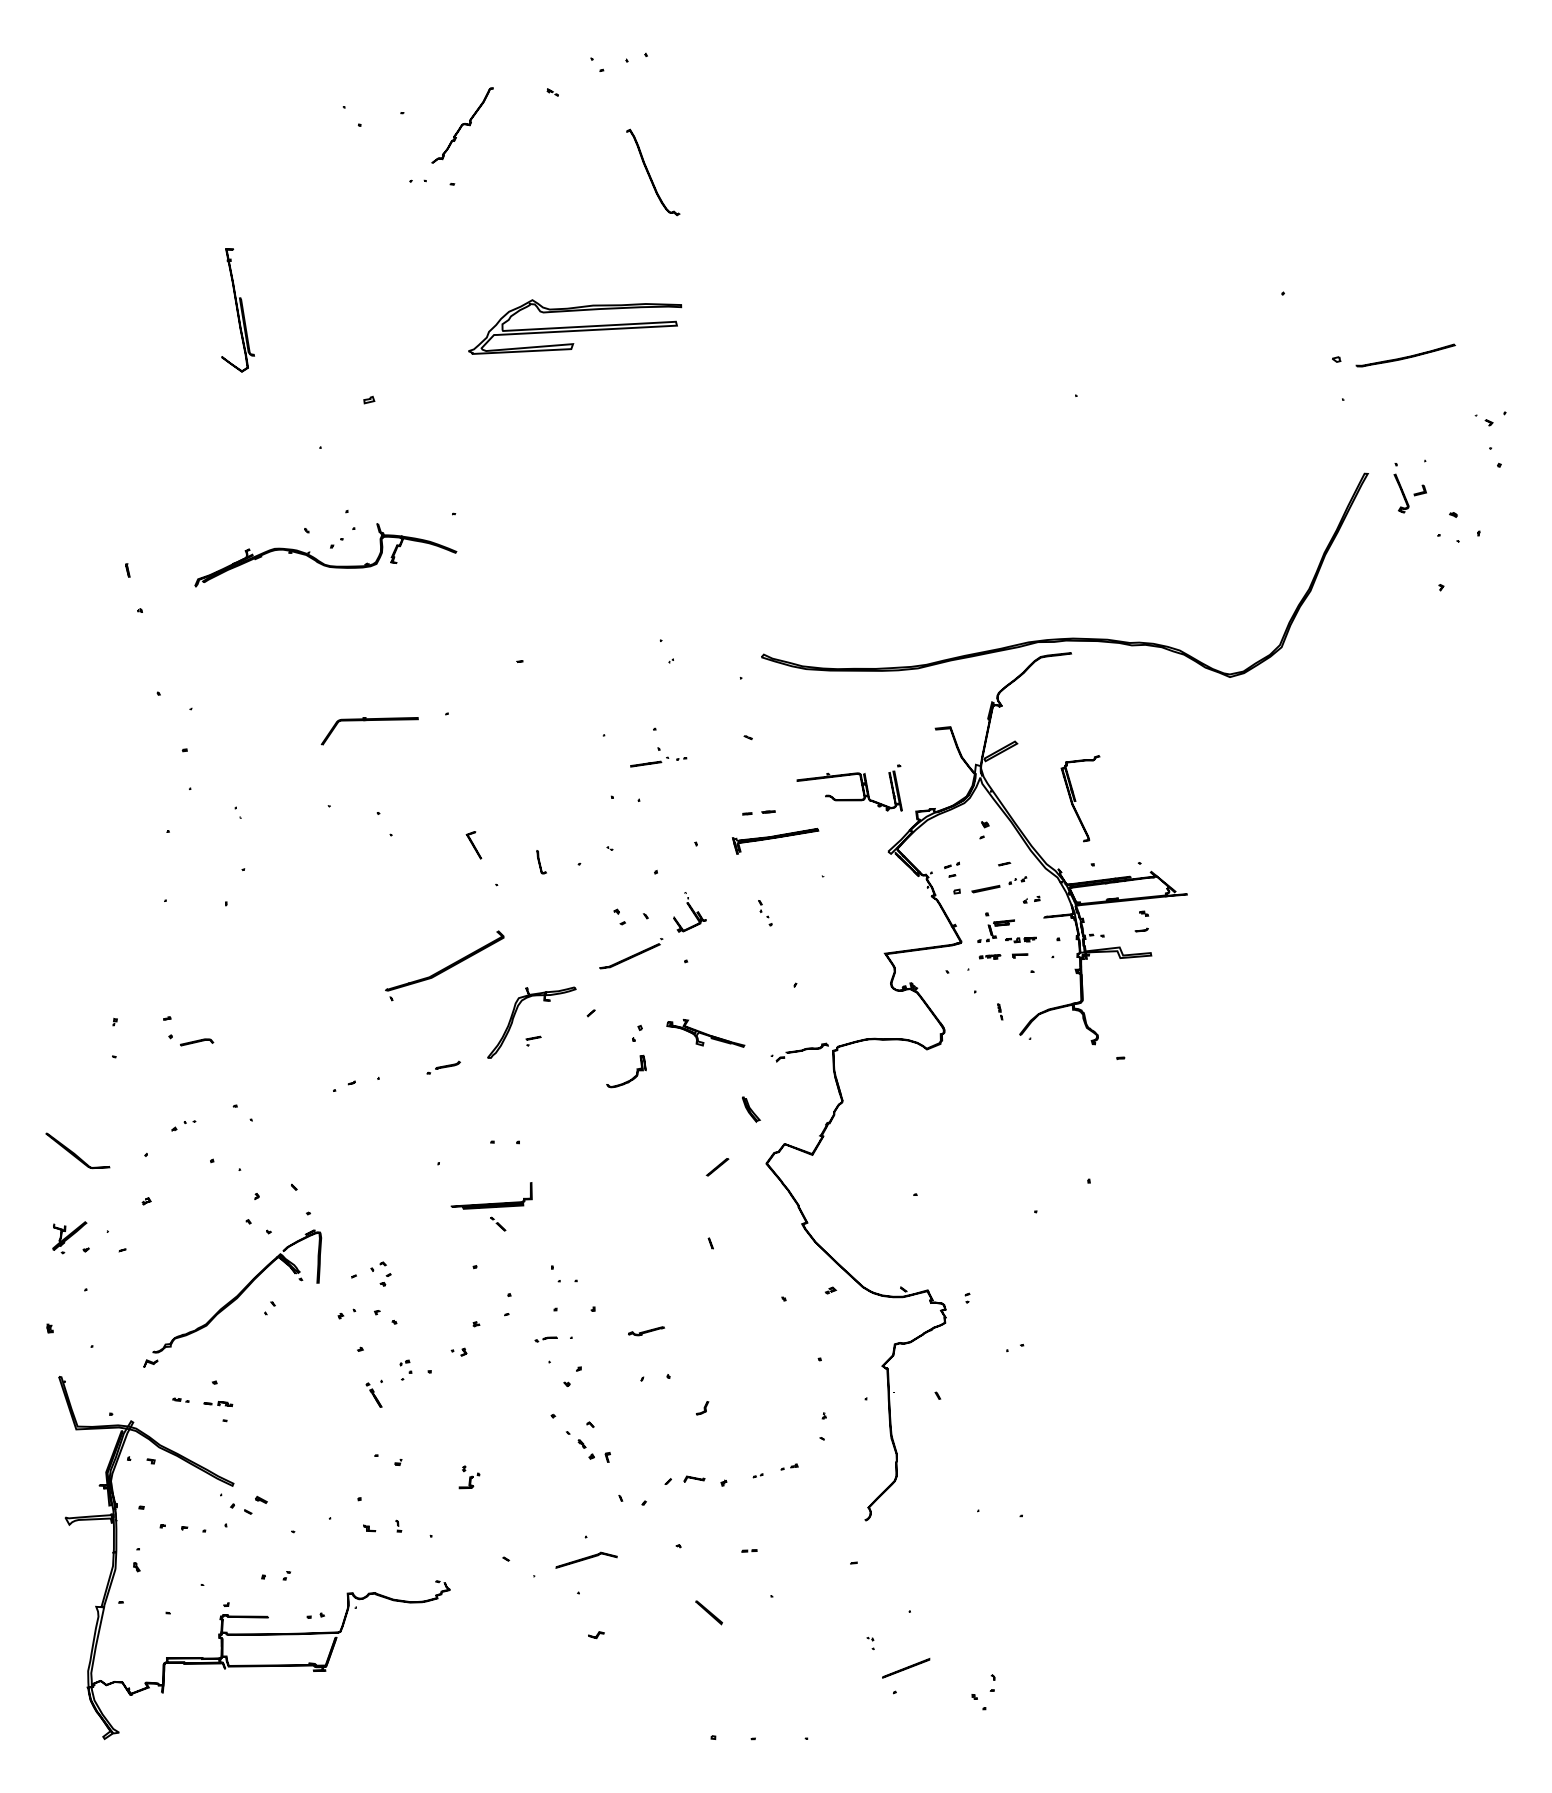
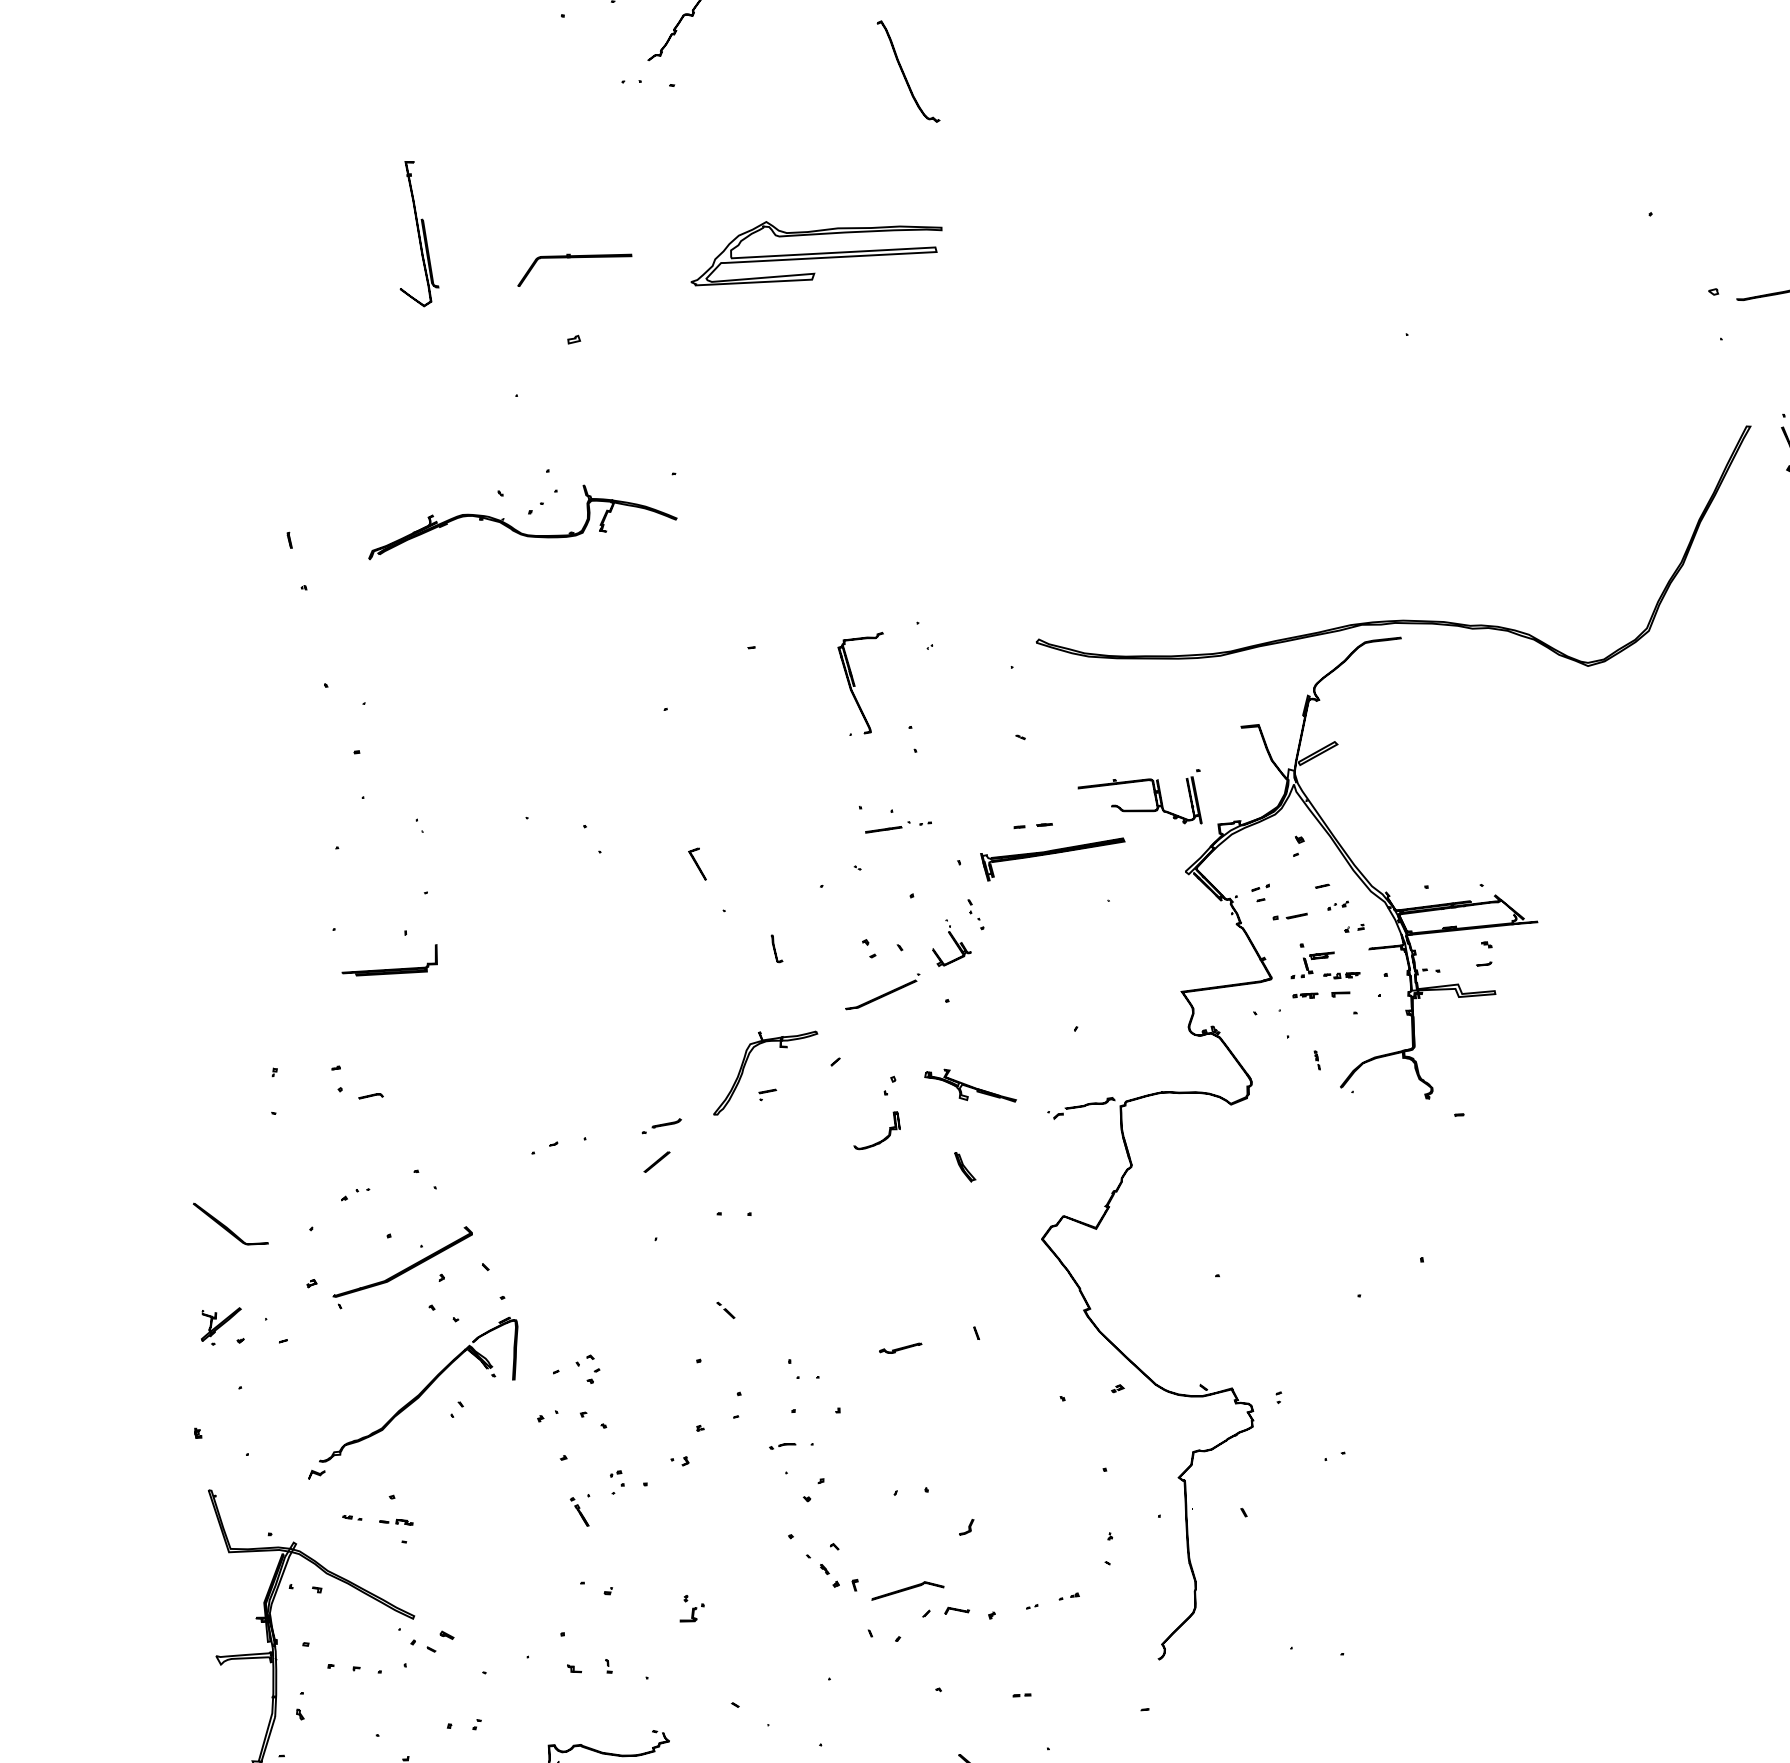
part: (366, 721) -> (570, 258), moved
part: (658, 761) -> (898, 826), moved
part: (1080, 798) -> (860, 682), moved
part: (775, 841) -> (1052, 859), size x1.43
part: (541, 862) -> (777, 949), moved
part: (977, 889) -> (1290, 916), size x0.62
part: (765, 913) -> (976, 915), moved
part: (444, 965) -> (402, 1267), moved
part: (196, 1042) -> (370, 1096), size x0.62
part: (751, 1109) -> (965, 1167), moved
line: (717, 1167) -> (656, 1162), moved
part: (494, 1202) -> (393, 968), moved
part: (646, 1331) -> (900, 1348), moved
part: (586, 1559) -> (907, 1590), moved

